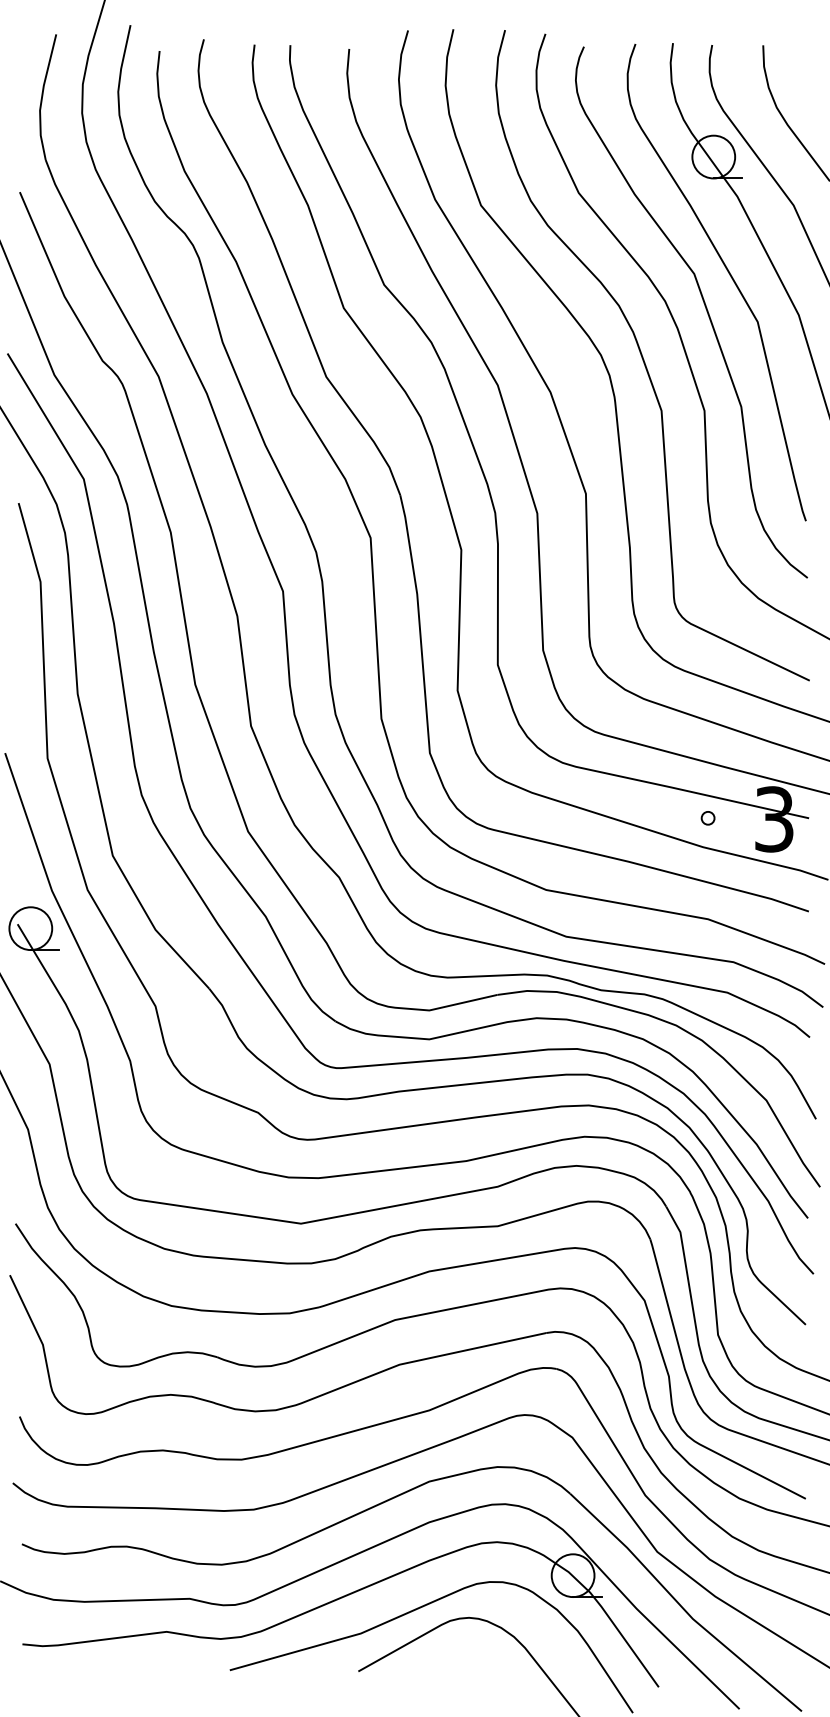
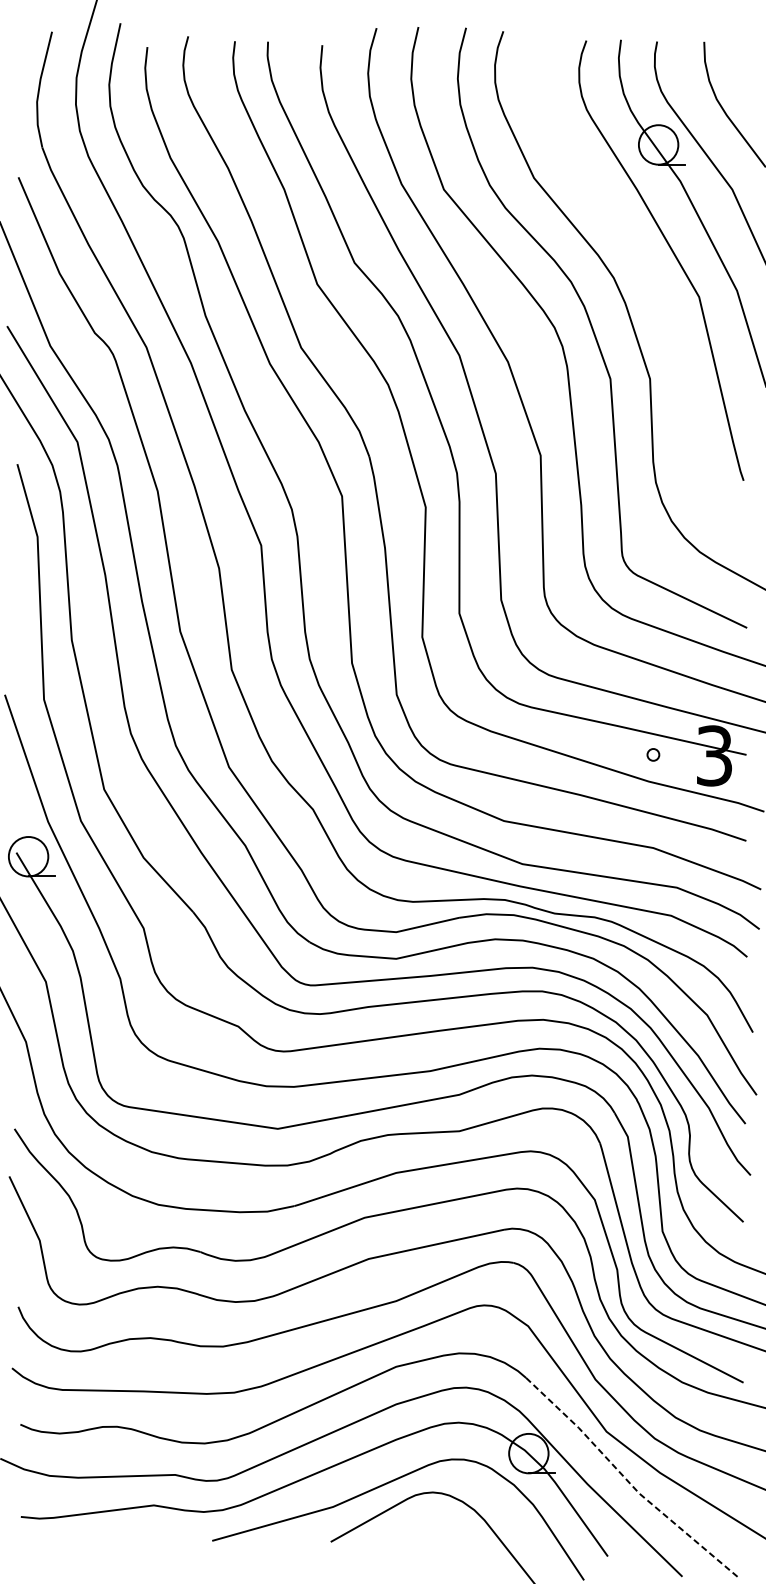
curve: (704, 306) -> (650, 282), removed
line: (682, 1607) -> (629, 1482), solid -> dashed

